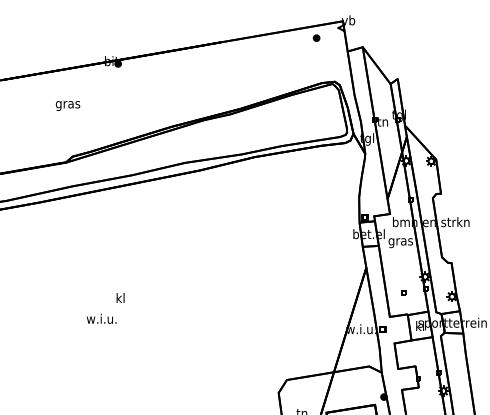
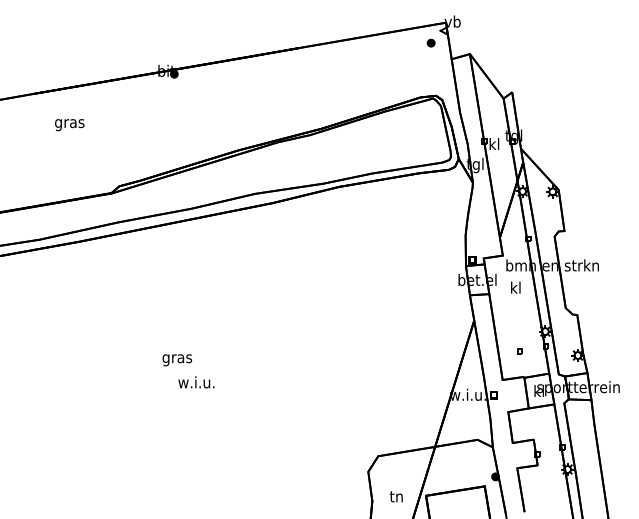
part: (316, 37) -> (430, 42), moved
text: (67, 106) -> (69, 125), moved
text: (383, 121) -> (494, 143), tn -> kl
text: (400, 241) -> (515, 288), gras -> kl
text: (120, 299) -> (177, 358), kl -> gras
text: (101, 318) -> (196, 382), moved

